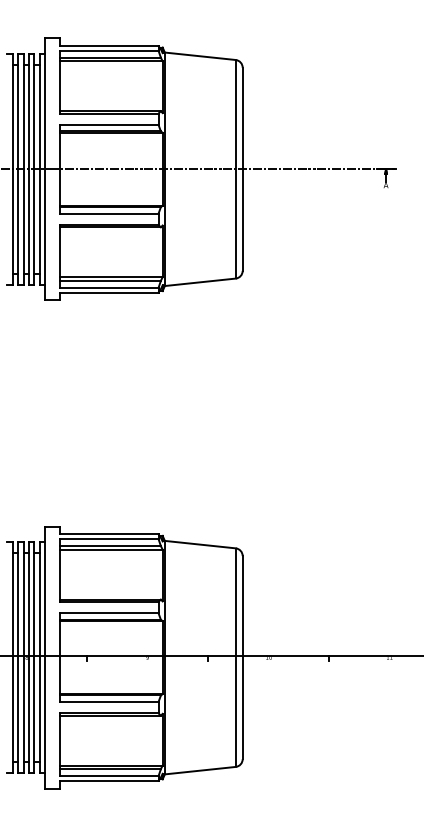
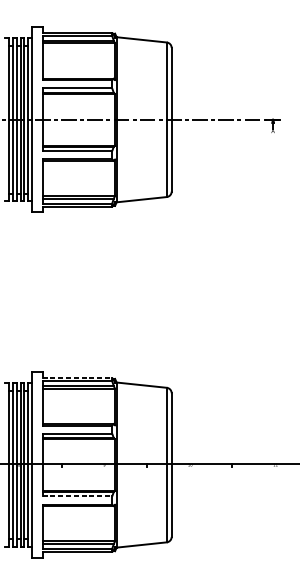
line: (109, 534) -> (77, 378), solid -> dashed
line: (109, 701) -> (77, 496), solid -> dashed

